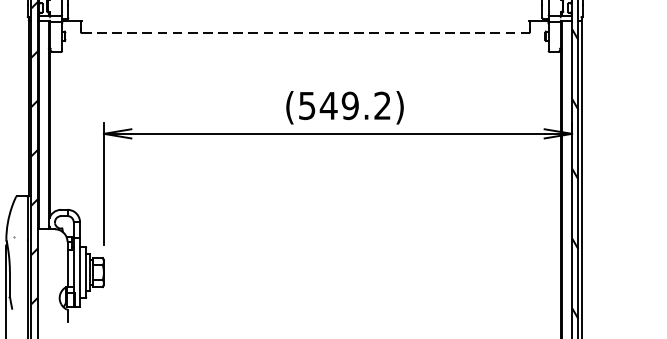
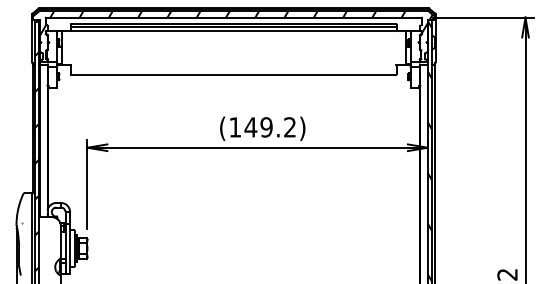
line: (306, 33) -> (234, 74), dashed -> solid
text: (306, 105) -> (234, 127), (549.2) -> (149.2)

